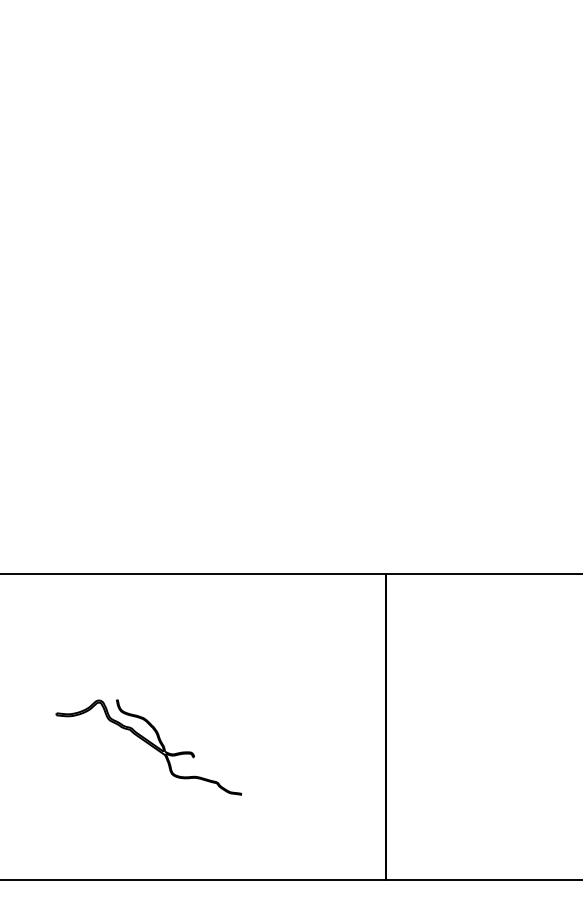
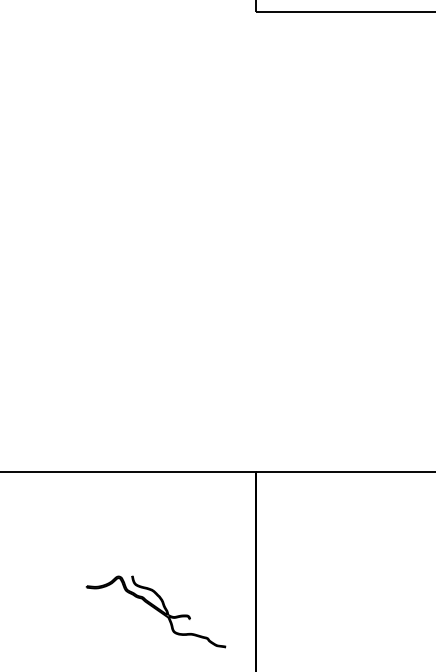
part: (148, 747) -> (155, 611), moved

